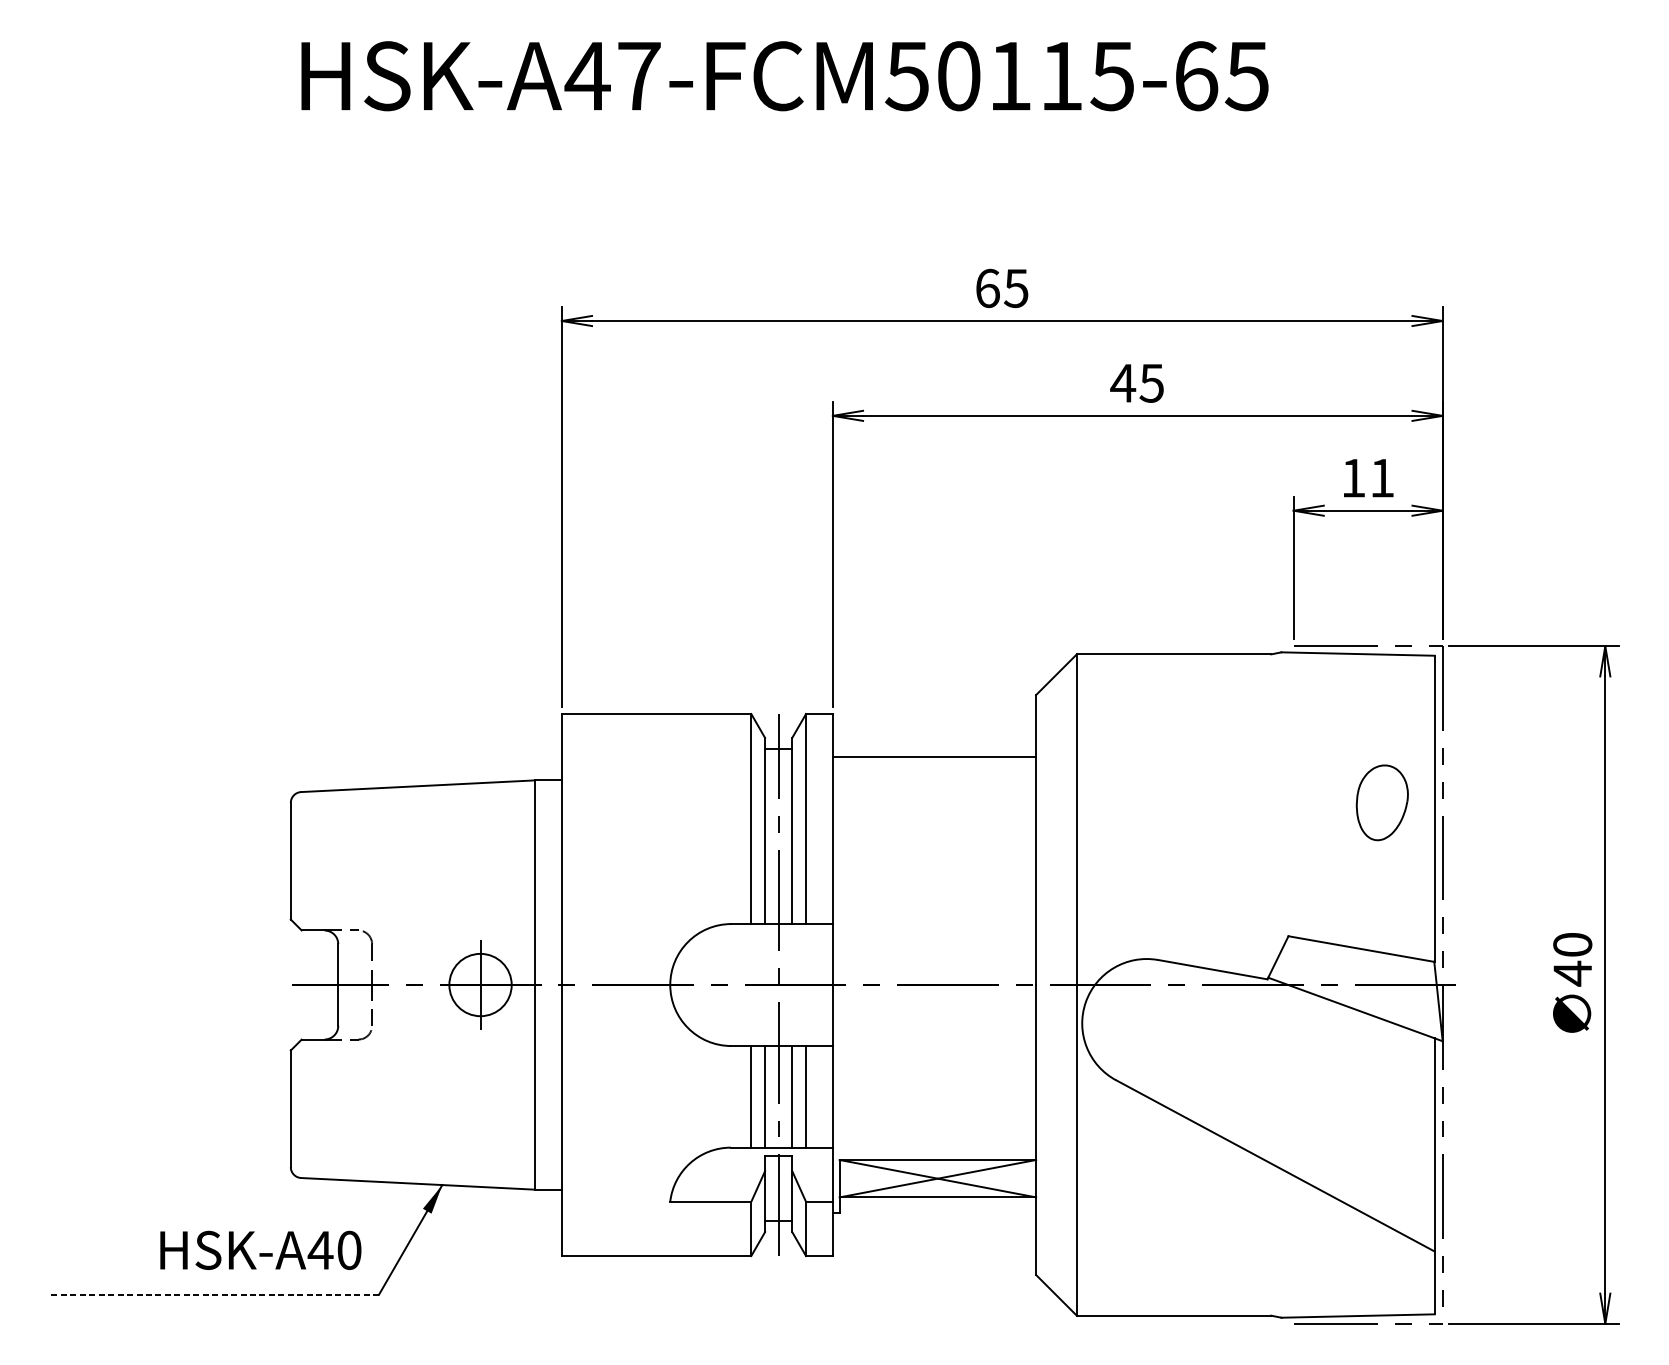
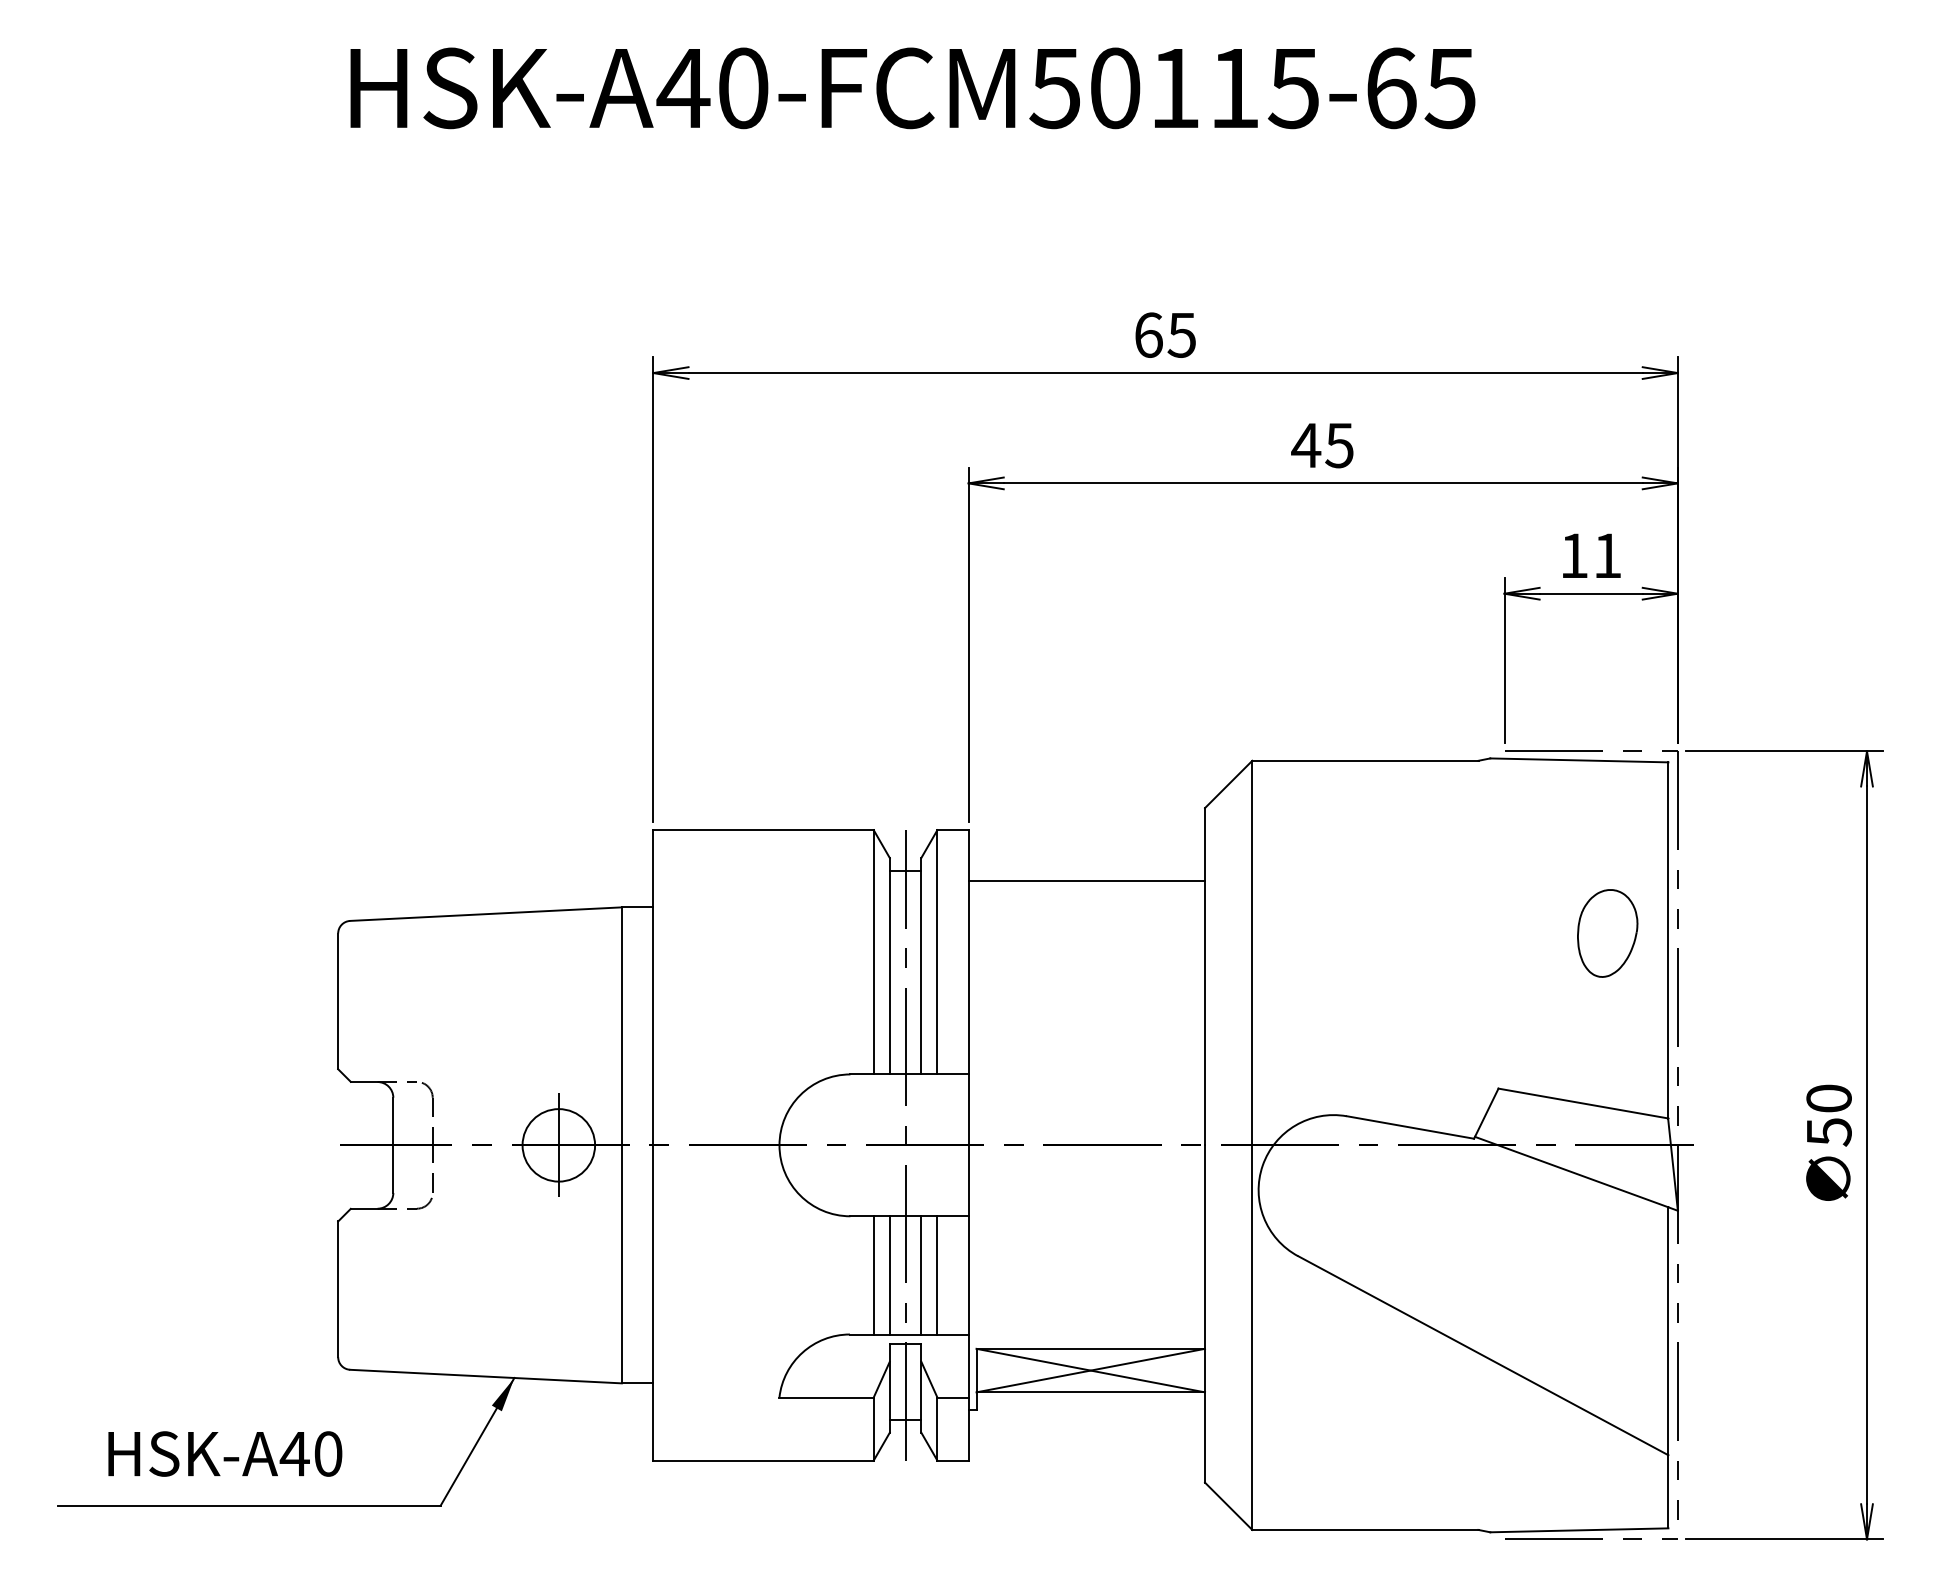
text: (639, 76) -> (743, 88), HSK-A47-FCM50115-65 -> HSK-A40-FCM50115-65
text: (1573, 973) -> (1829, 1132), 40 -> 50
text: (261, 1249) -> (225, 1453), moved
line: (213, 1294) -> (248, 1505), dashed -> solid

